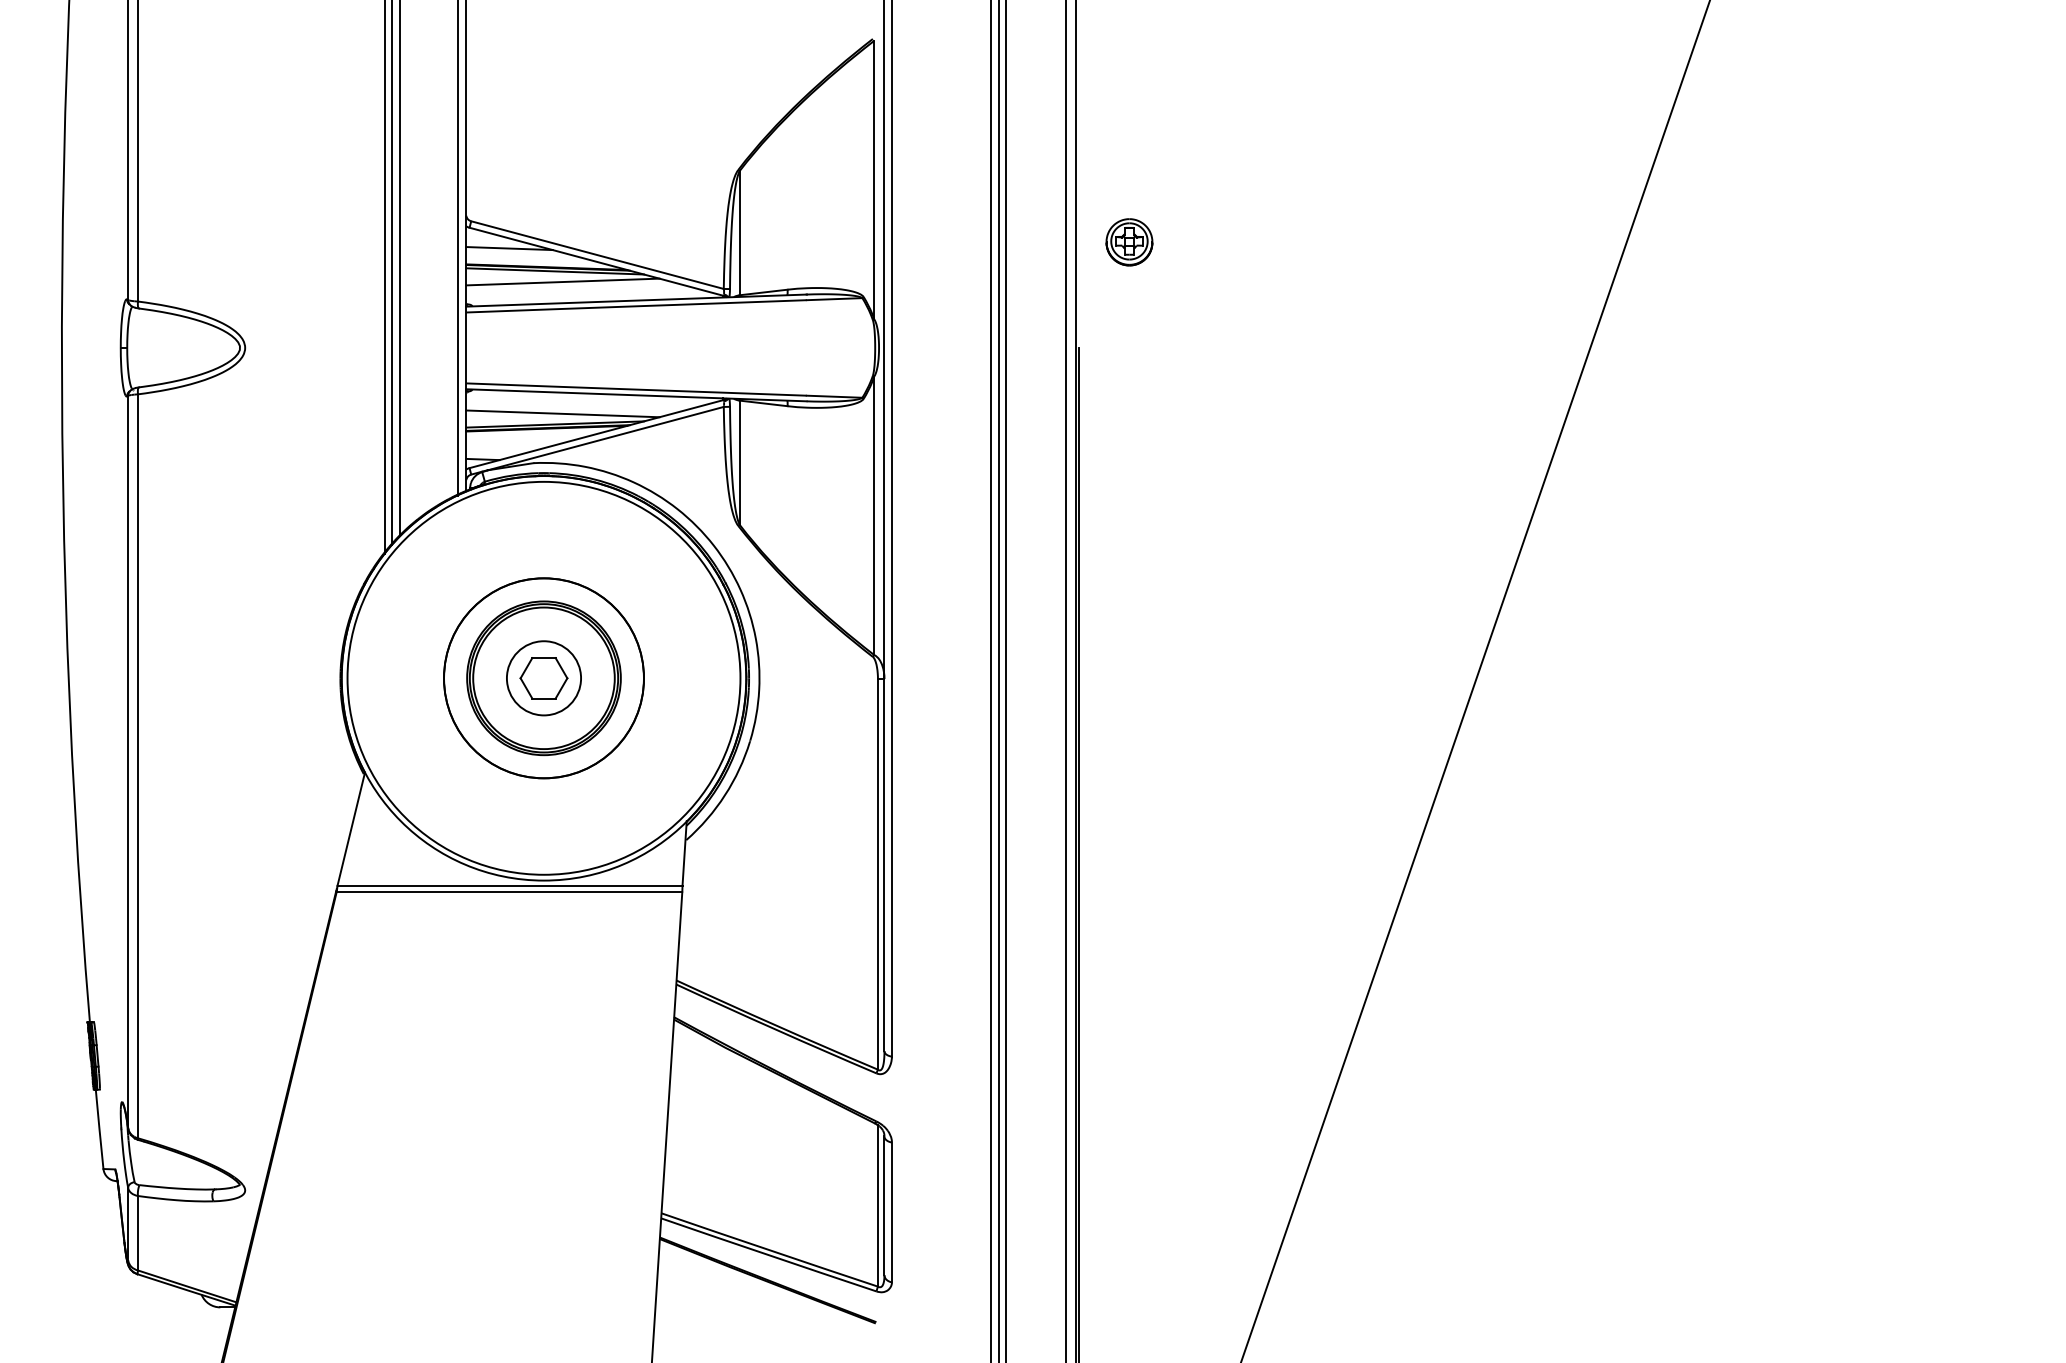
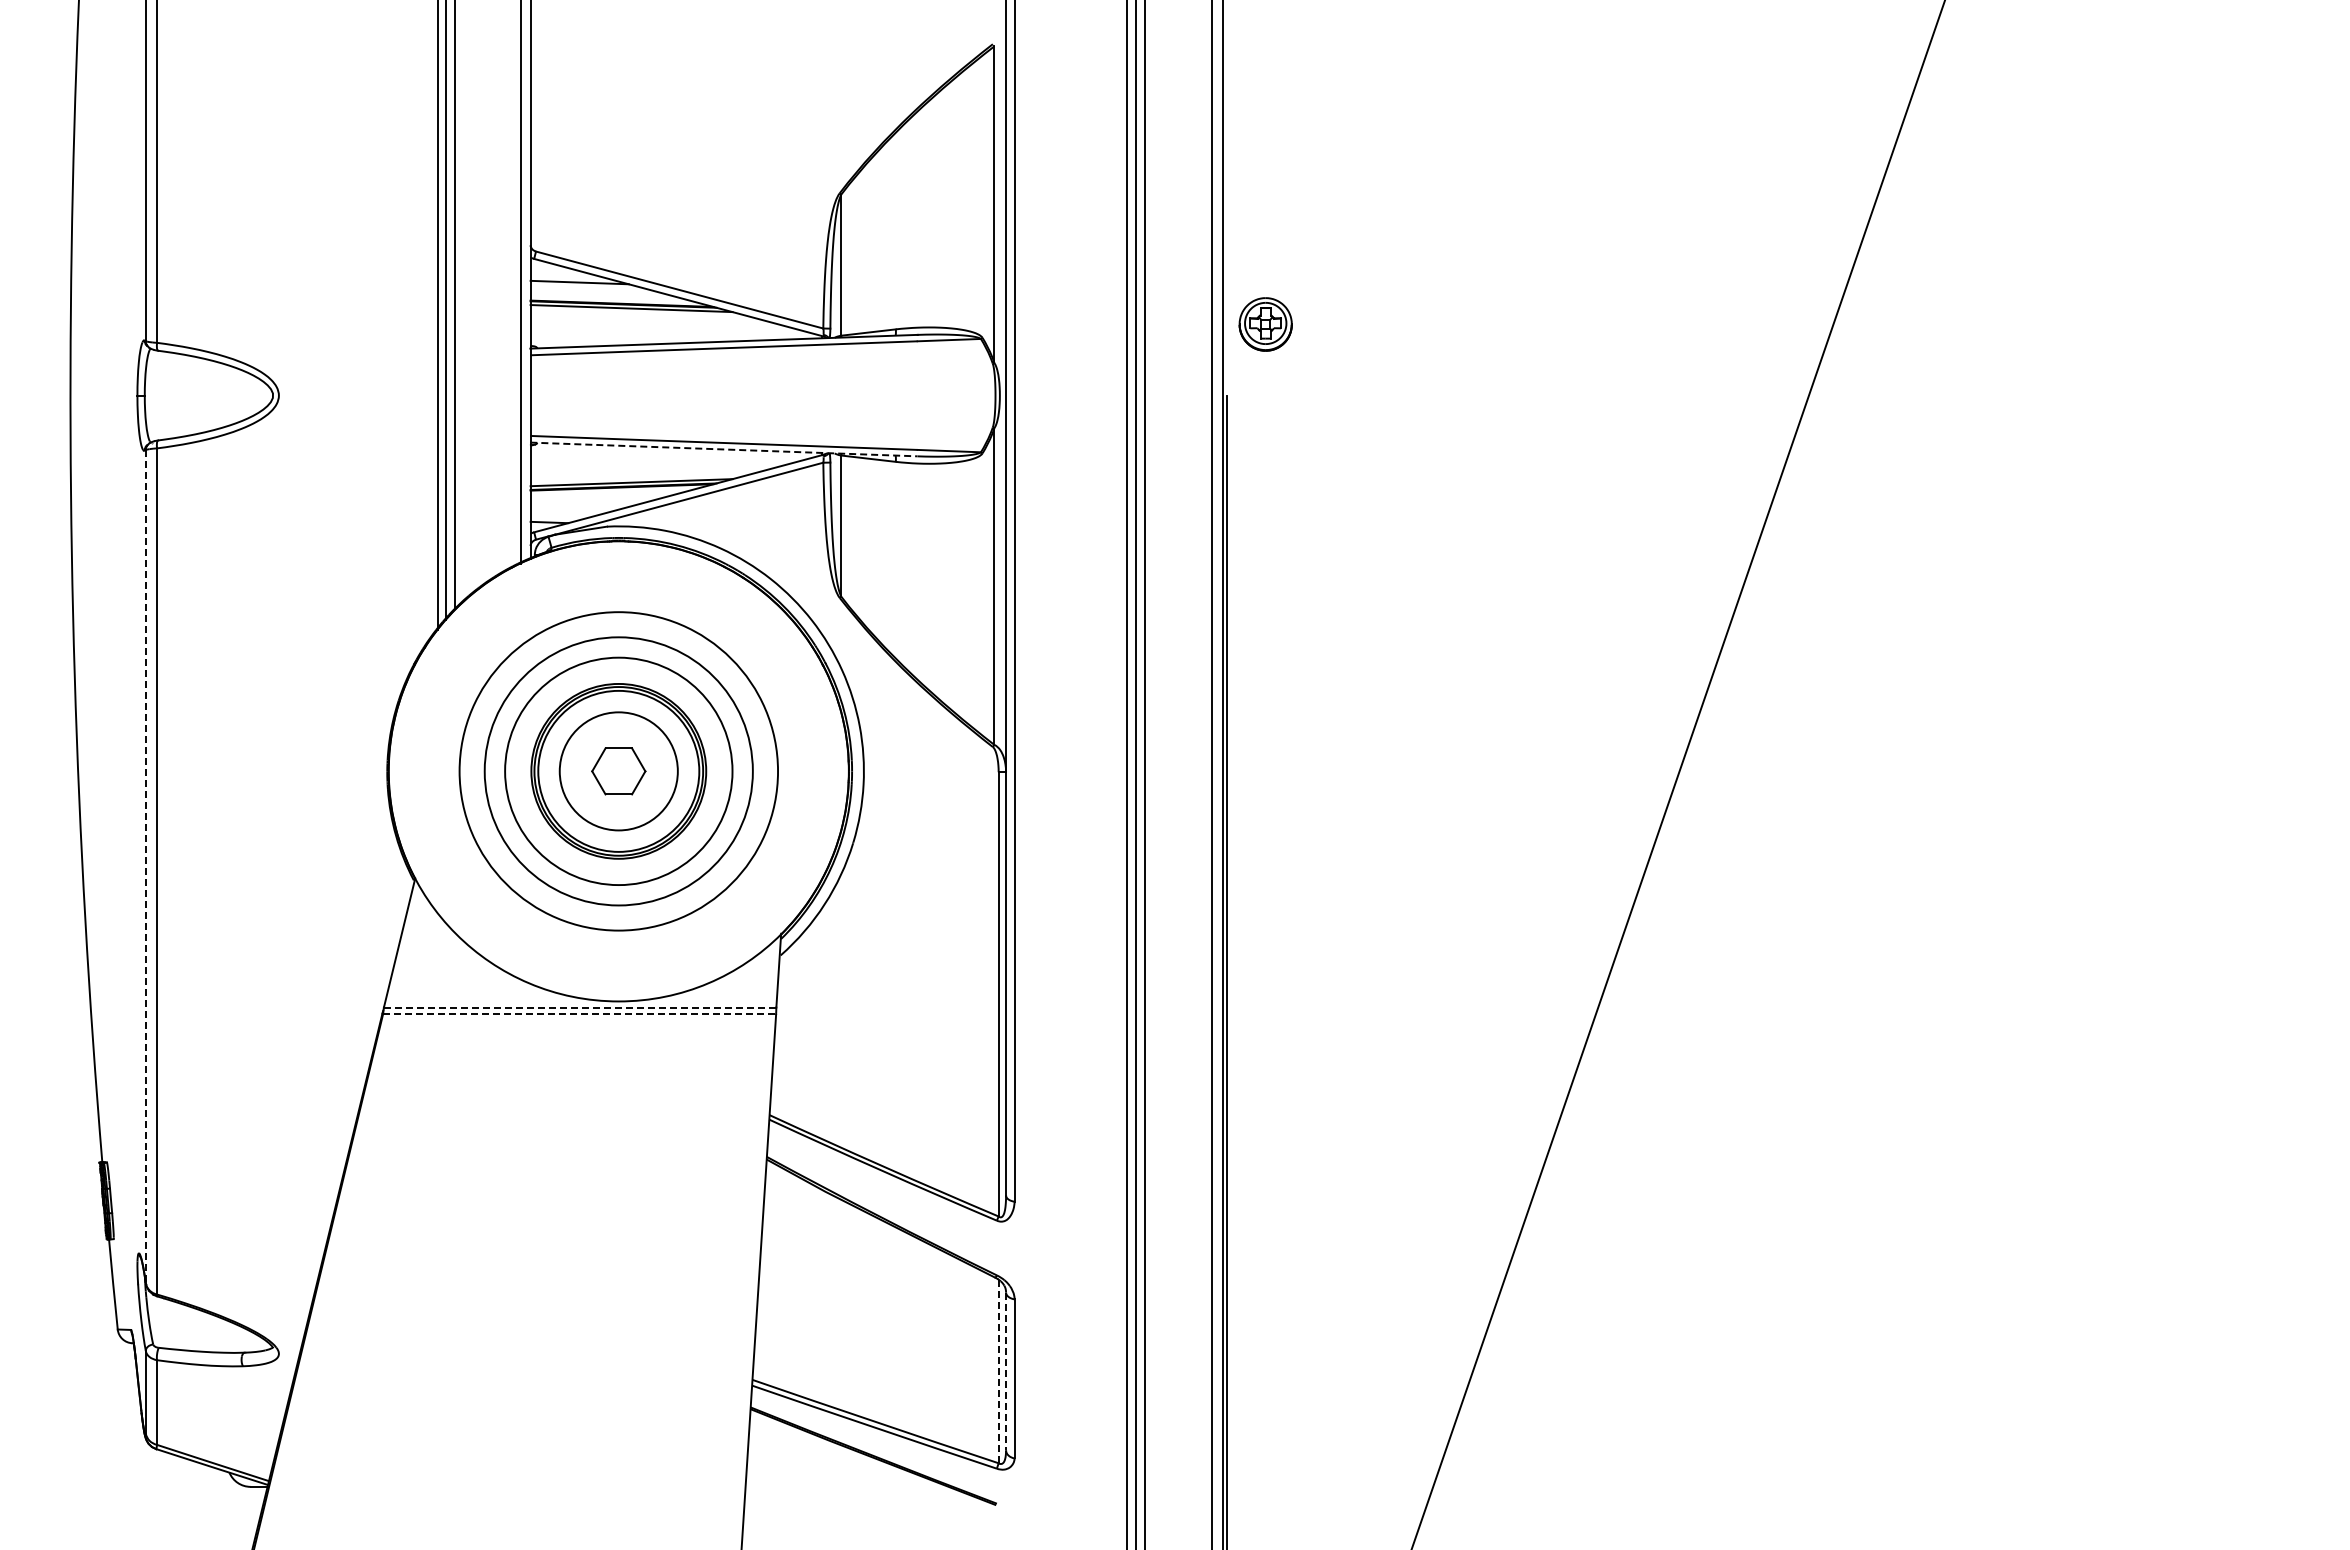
part: (1129, 242) -> (1265, 324), moved
line: (563, 281) -> (640, 320), removed
line: (636, 395) -> (723, 449), solid -> dashed
line: (563, 413) -> (640, 470), removed
circle: (543, 677) -> (618, 770), size x0.6
circle: (543, 678) -> (618, 771), size x1.4
circle: (543, 678) -> (618, 771), size x1.4
line: (127, 761) -> (145, 866), solid -> dashed
line: (510, 885) -> (580, 1007), solid -> dashed
line: (510, 891) -> (580, 1013), solid -> dashed
line: (877, 1205) -> (998, 1371), solid -> dashed
line: (884, 1205) -> (1006, 1371), solid -> dashed

